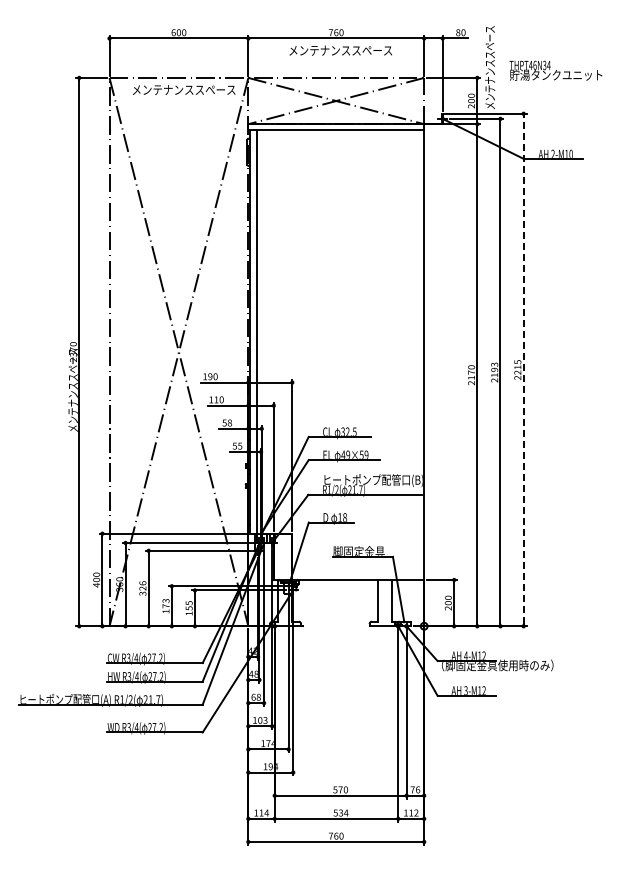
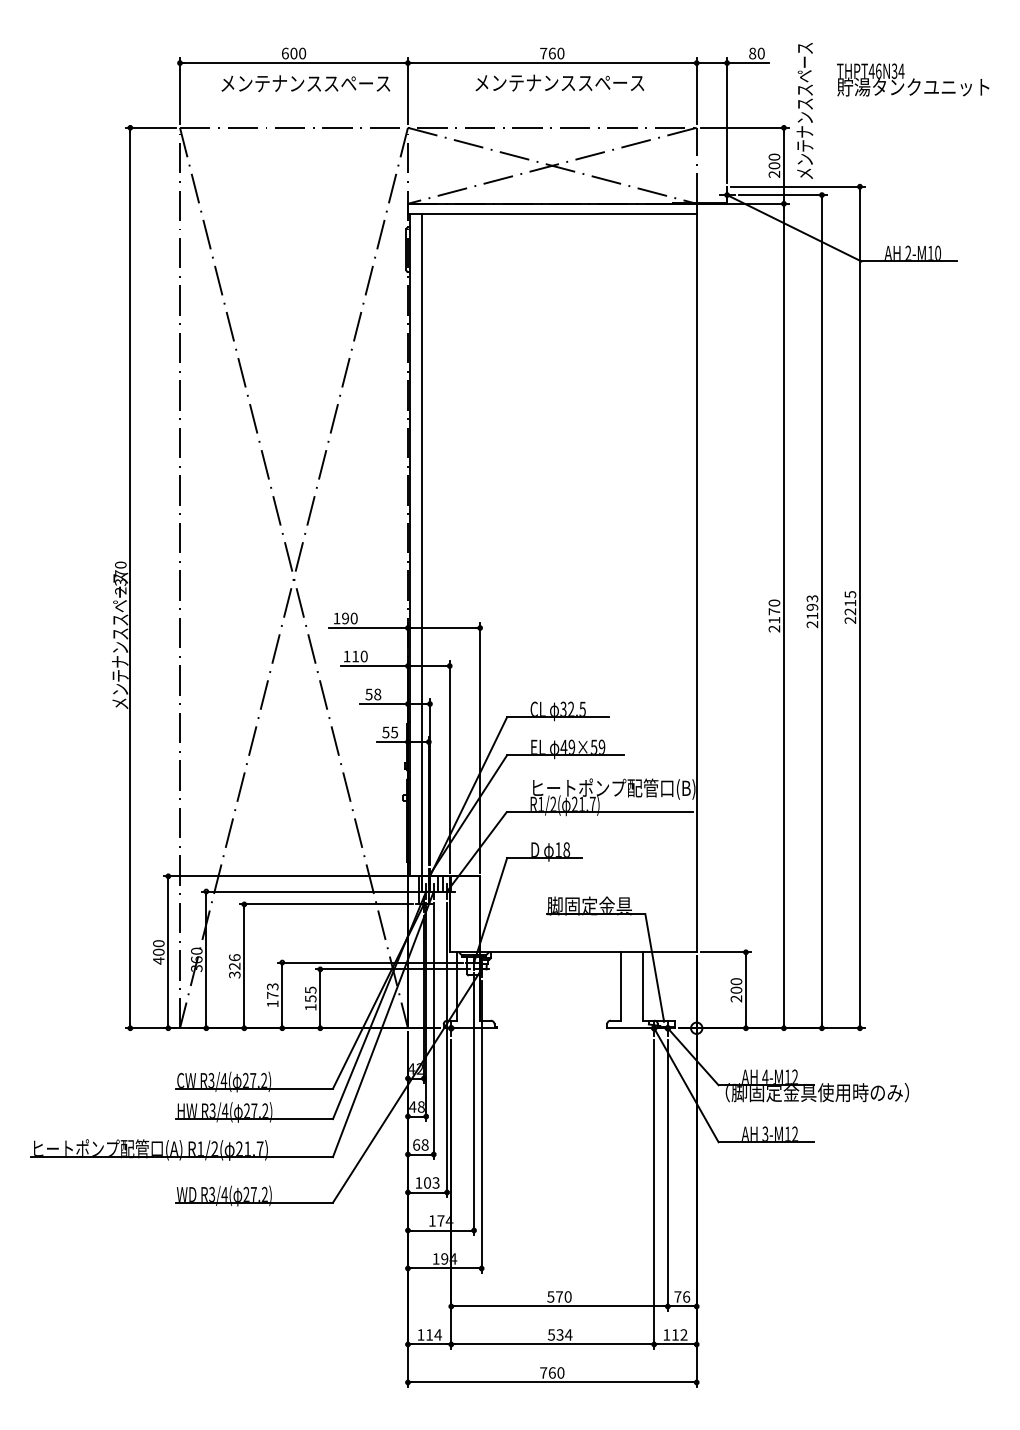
text: (555, 70) -> (912, 79), moved
text: (184, 89) -> (306, 82), moved
line: (523, 370) -> (859, 608), dashed -> solid

